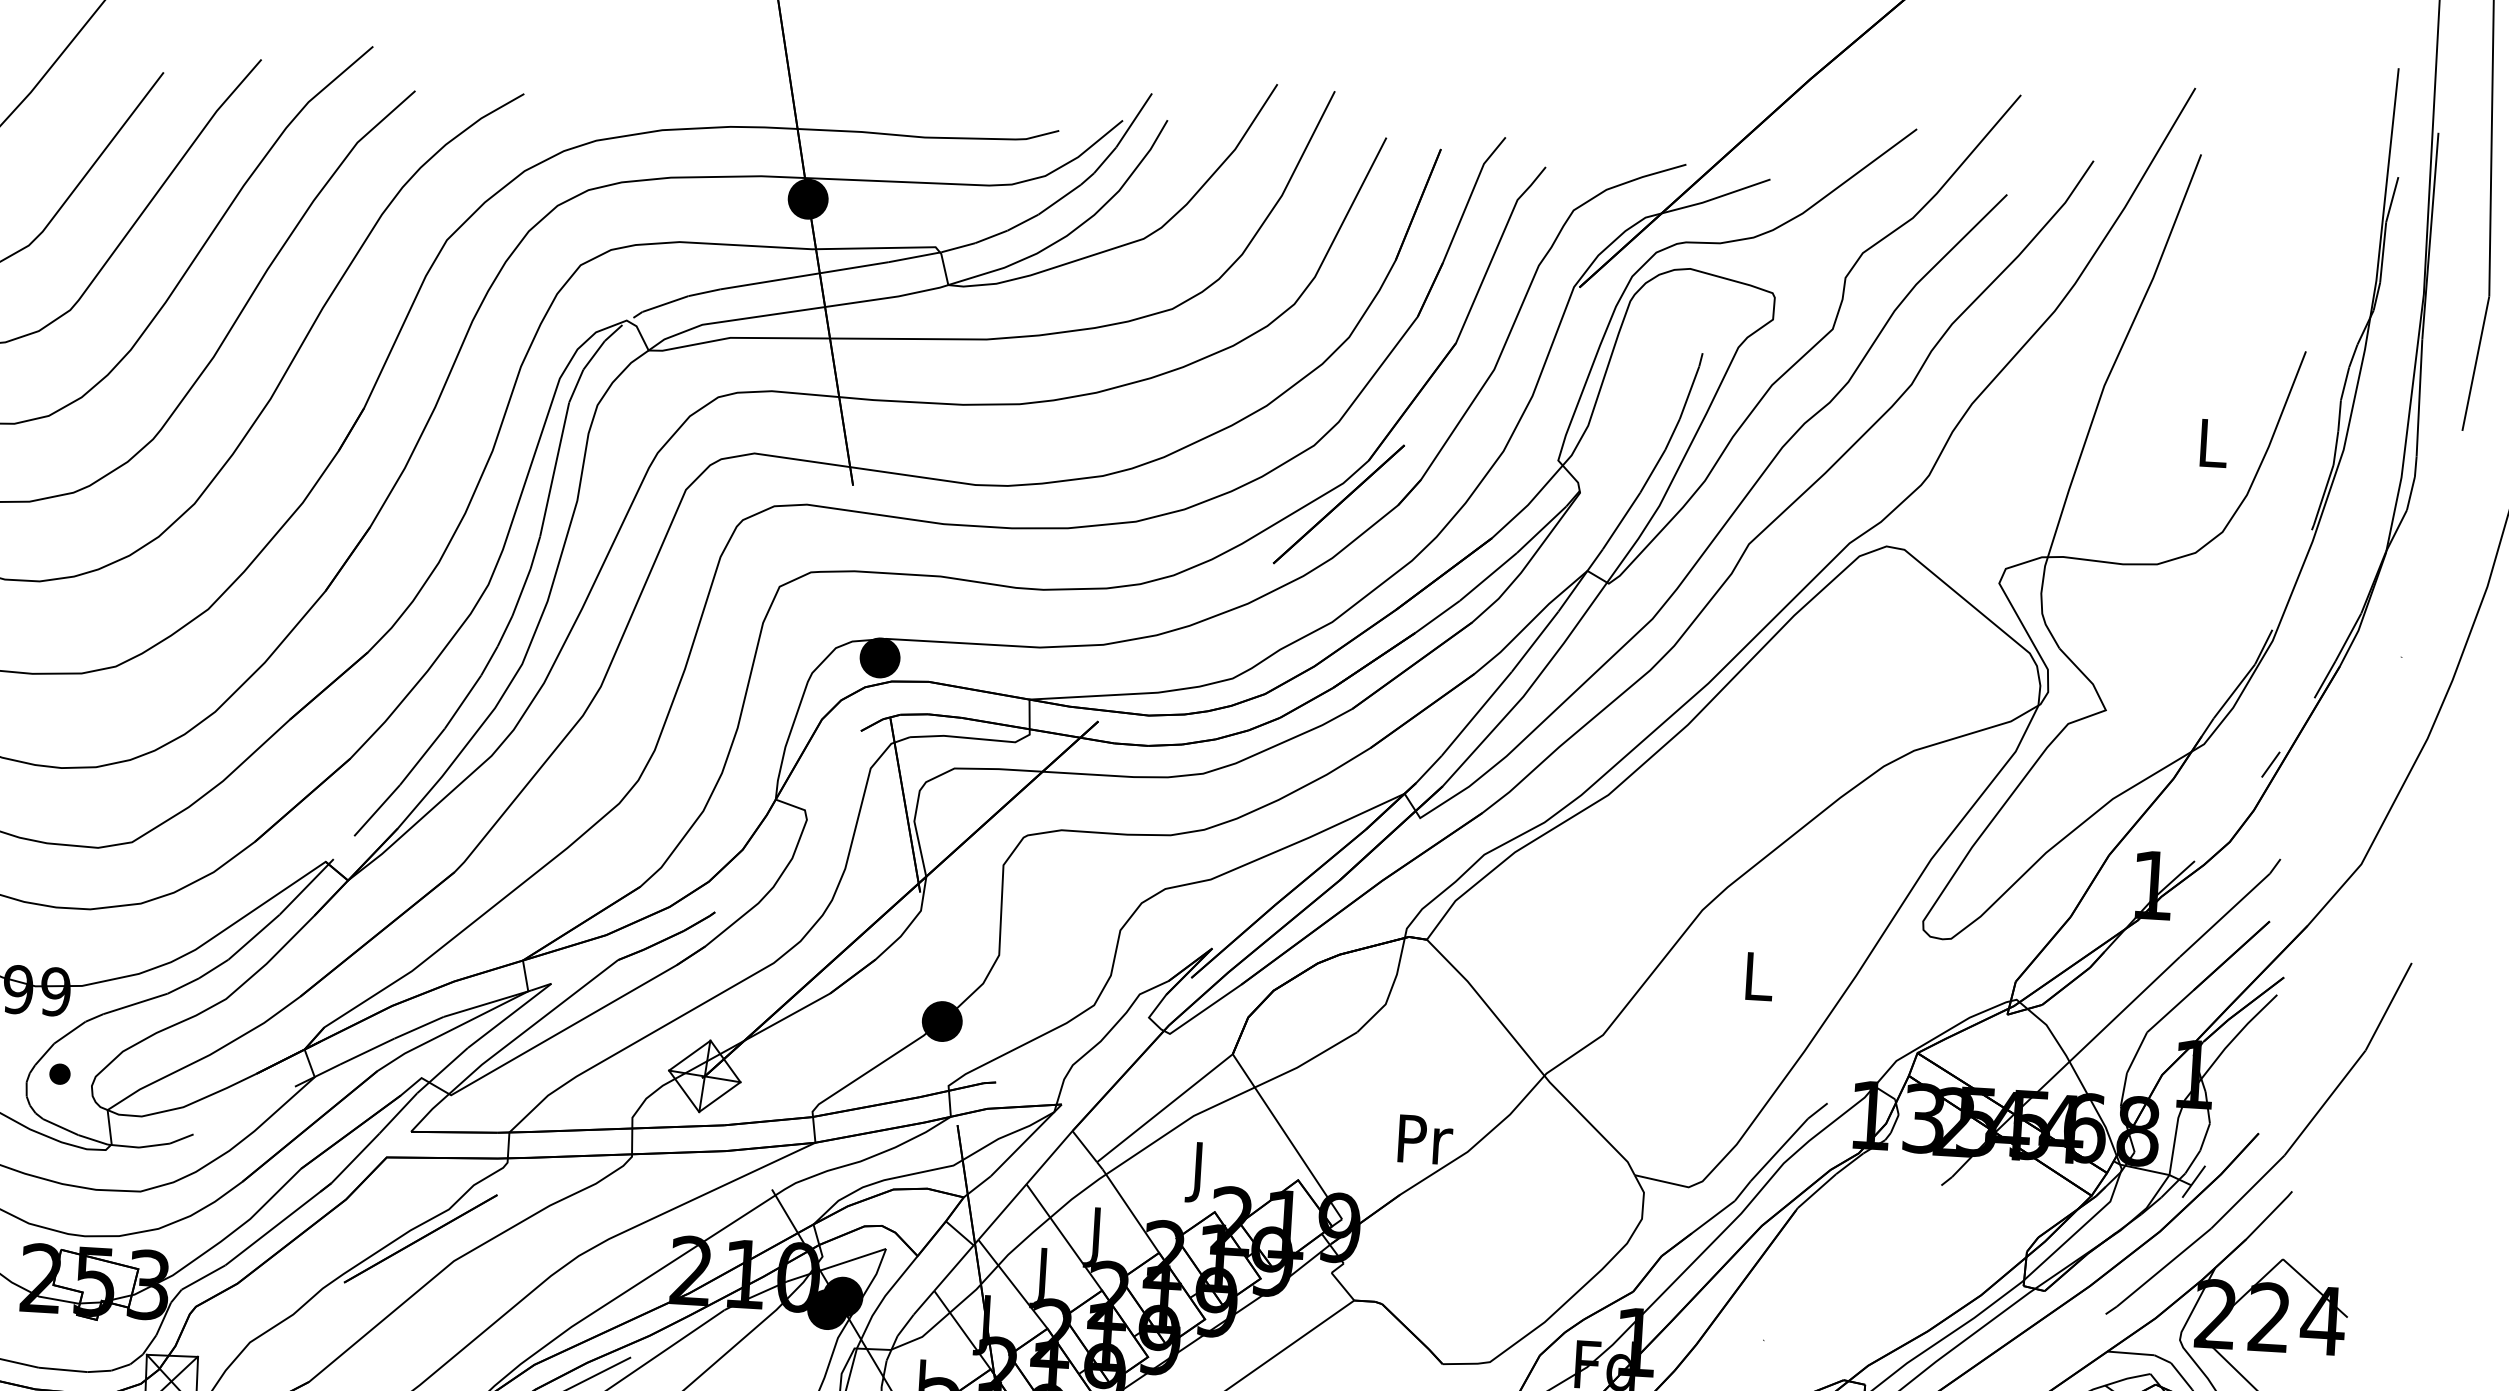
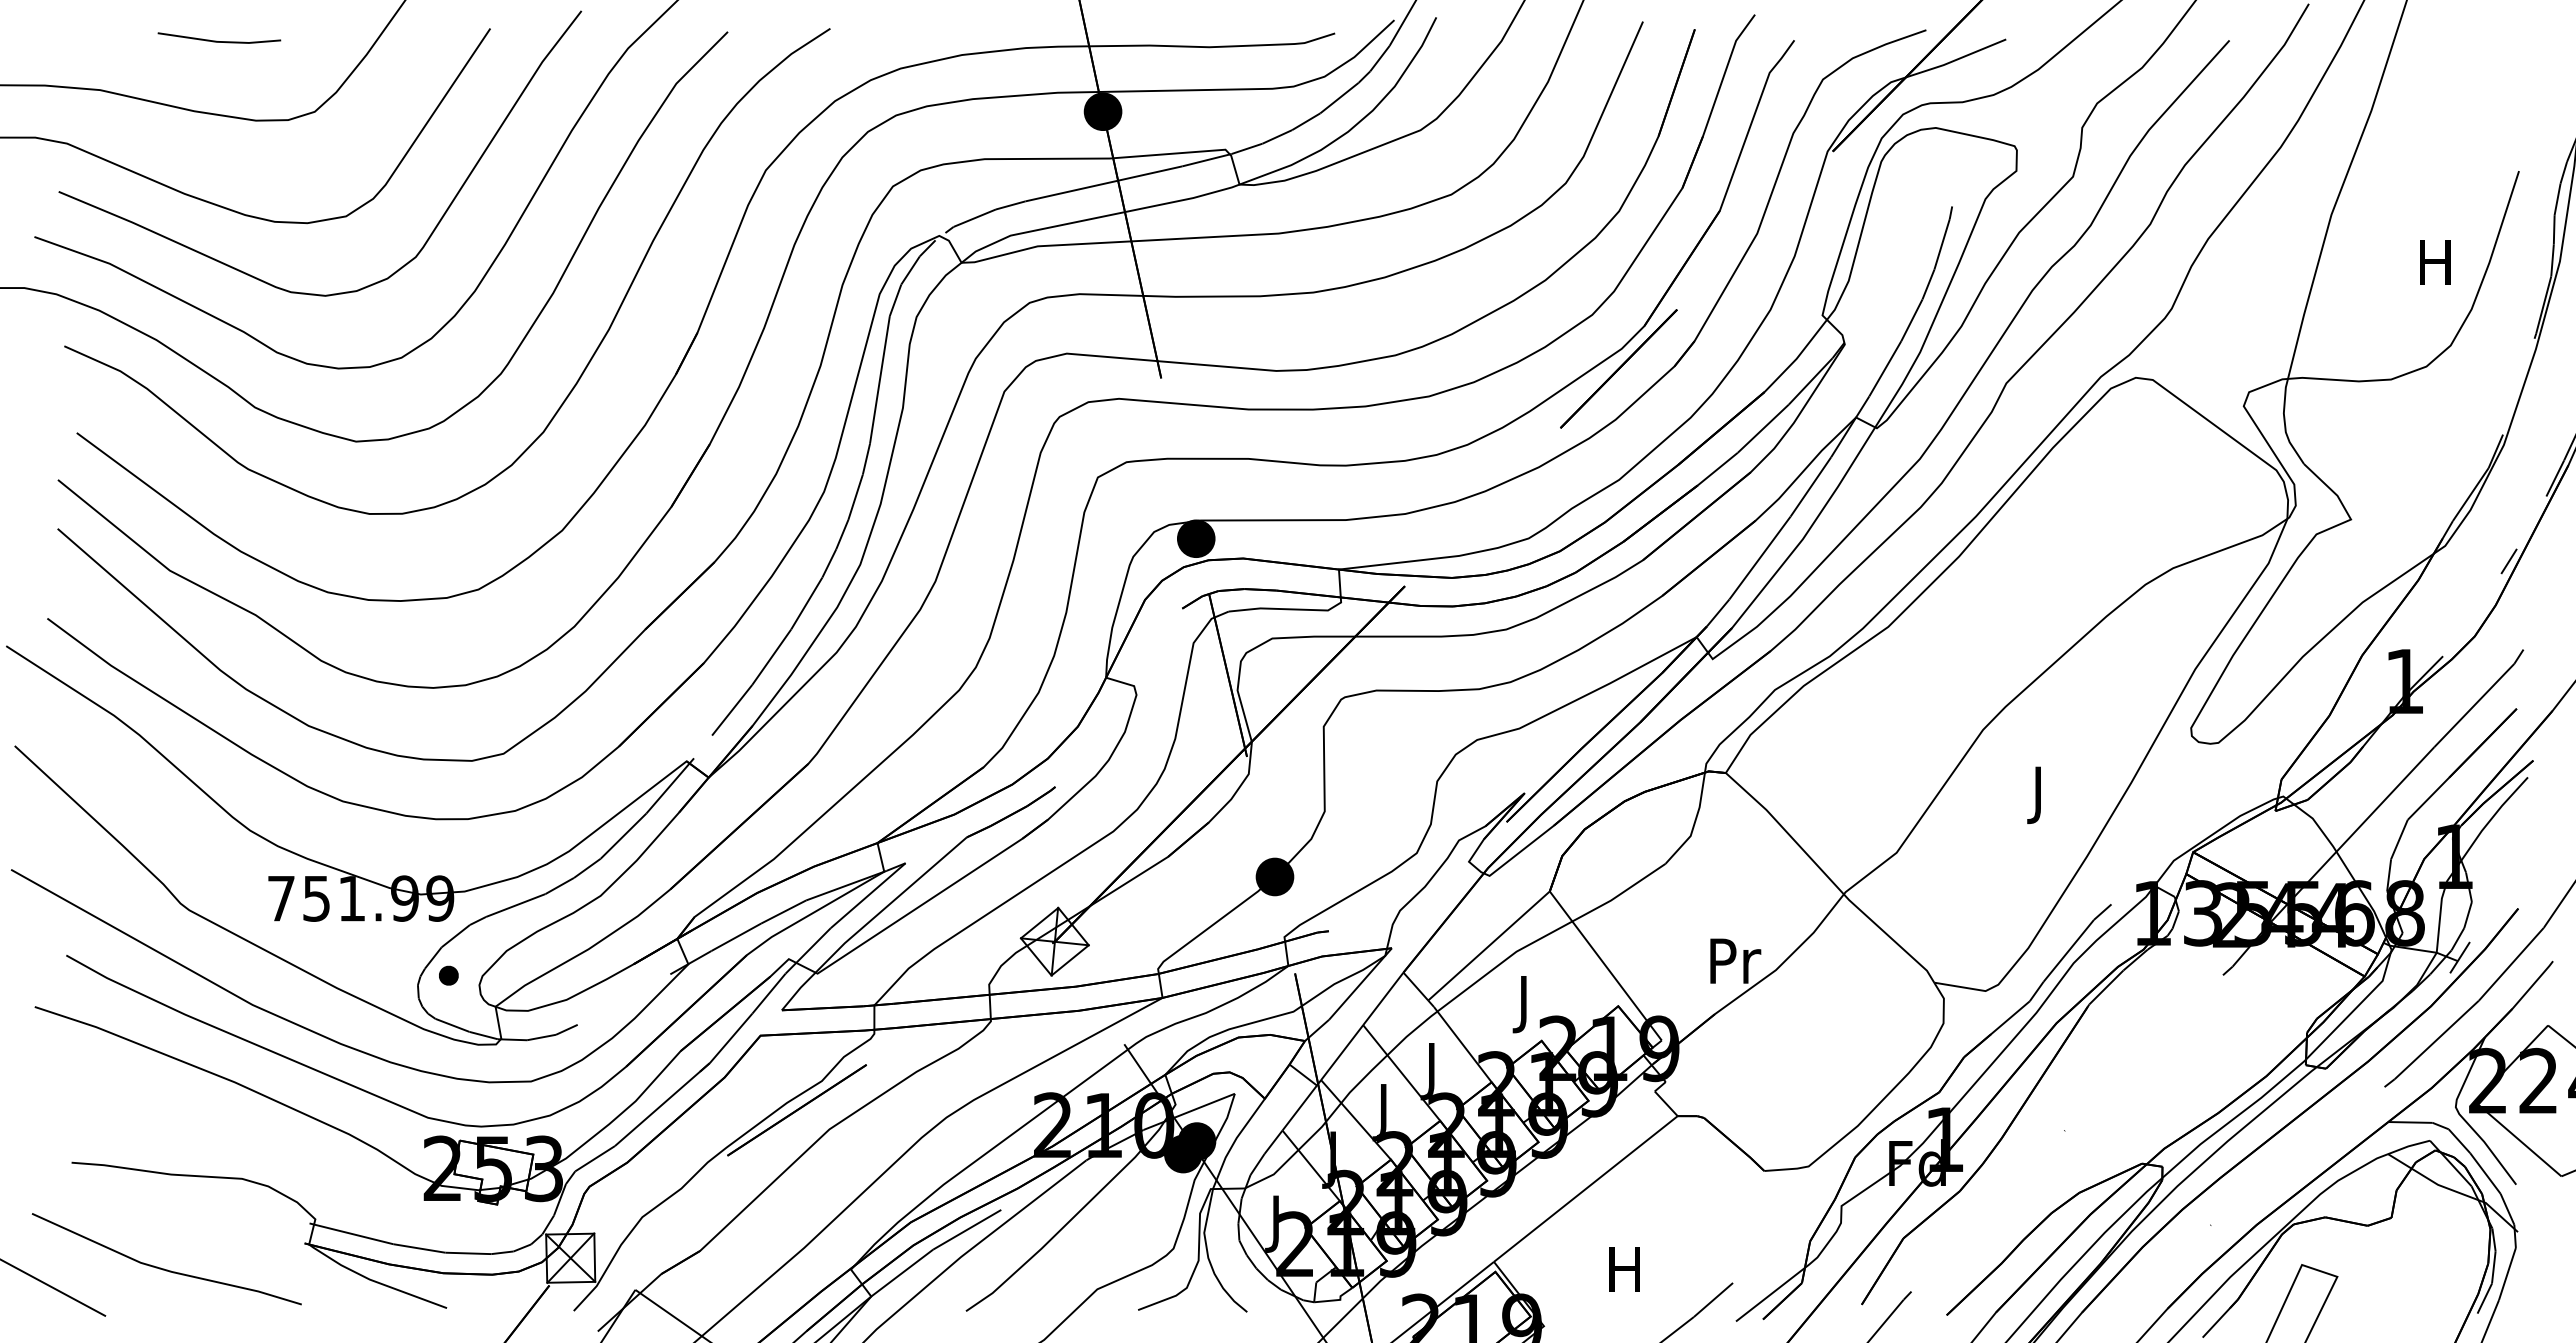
text: (2211, 443) -> (2435, 262), L -> H
text: (1758, 983) -> (2039, 795), L -> J

